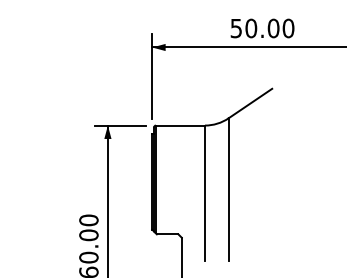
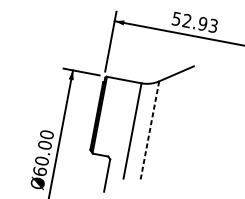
text: (269, 28) -> (200, 23), 50.00 -> 52.93
line: (228, 189) -> (149, 131), solid -> dashed

